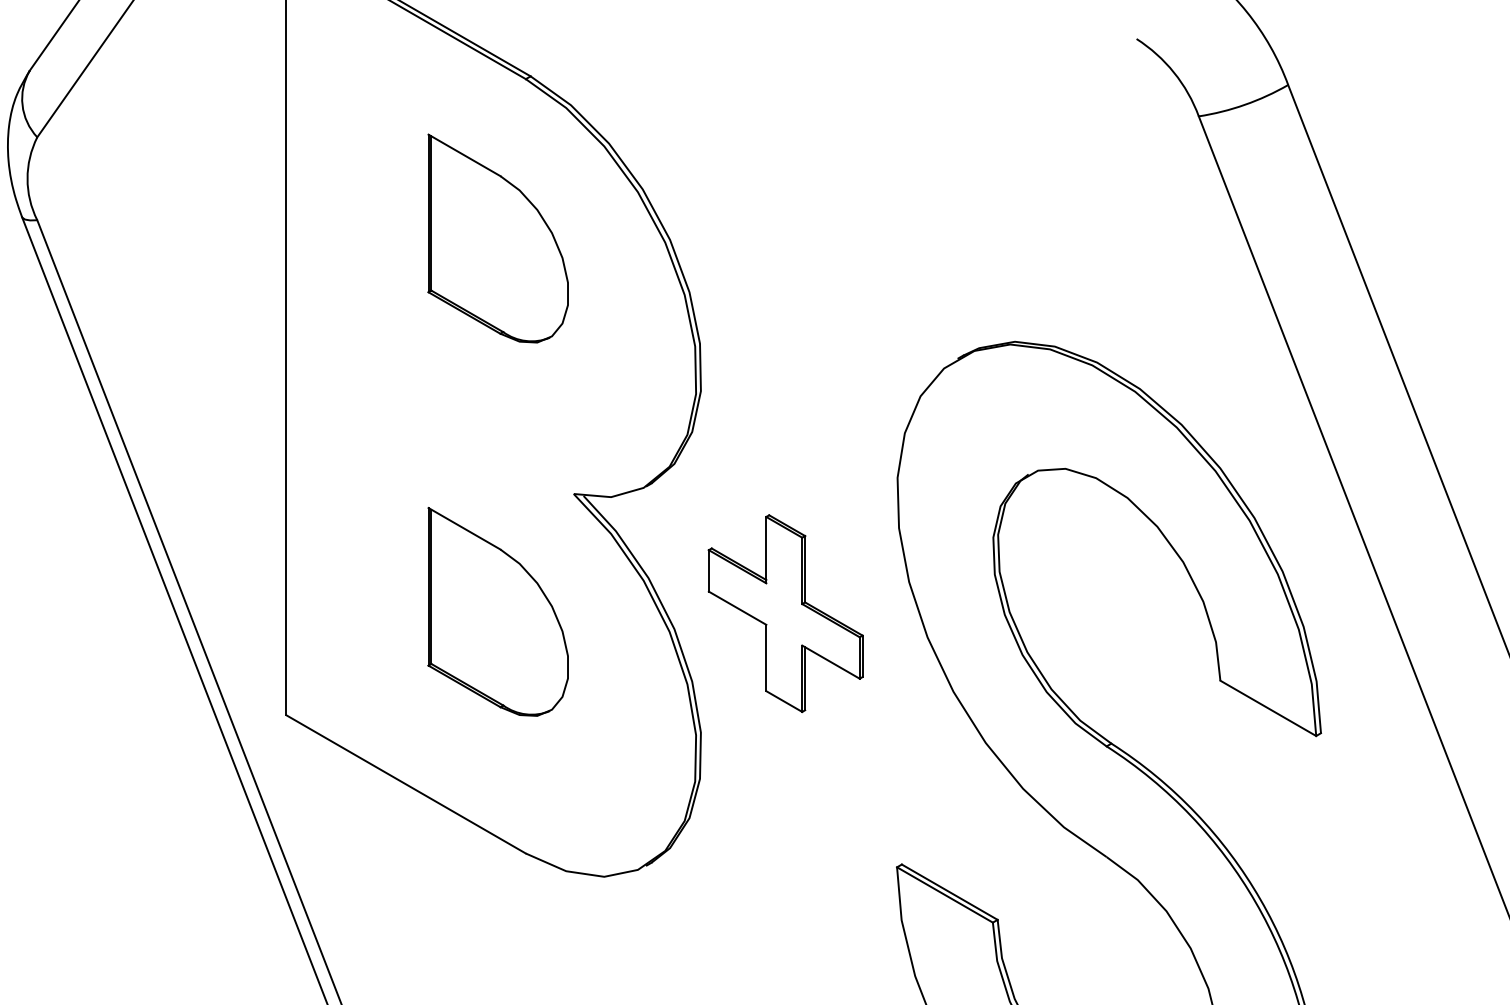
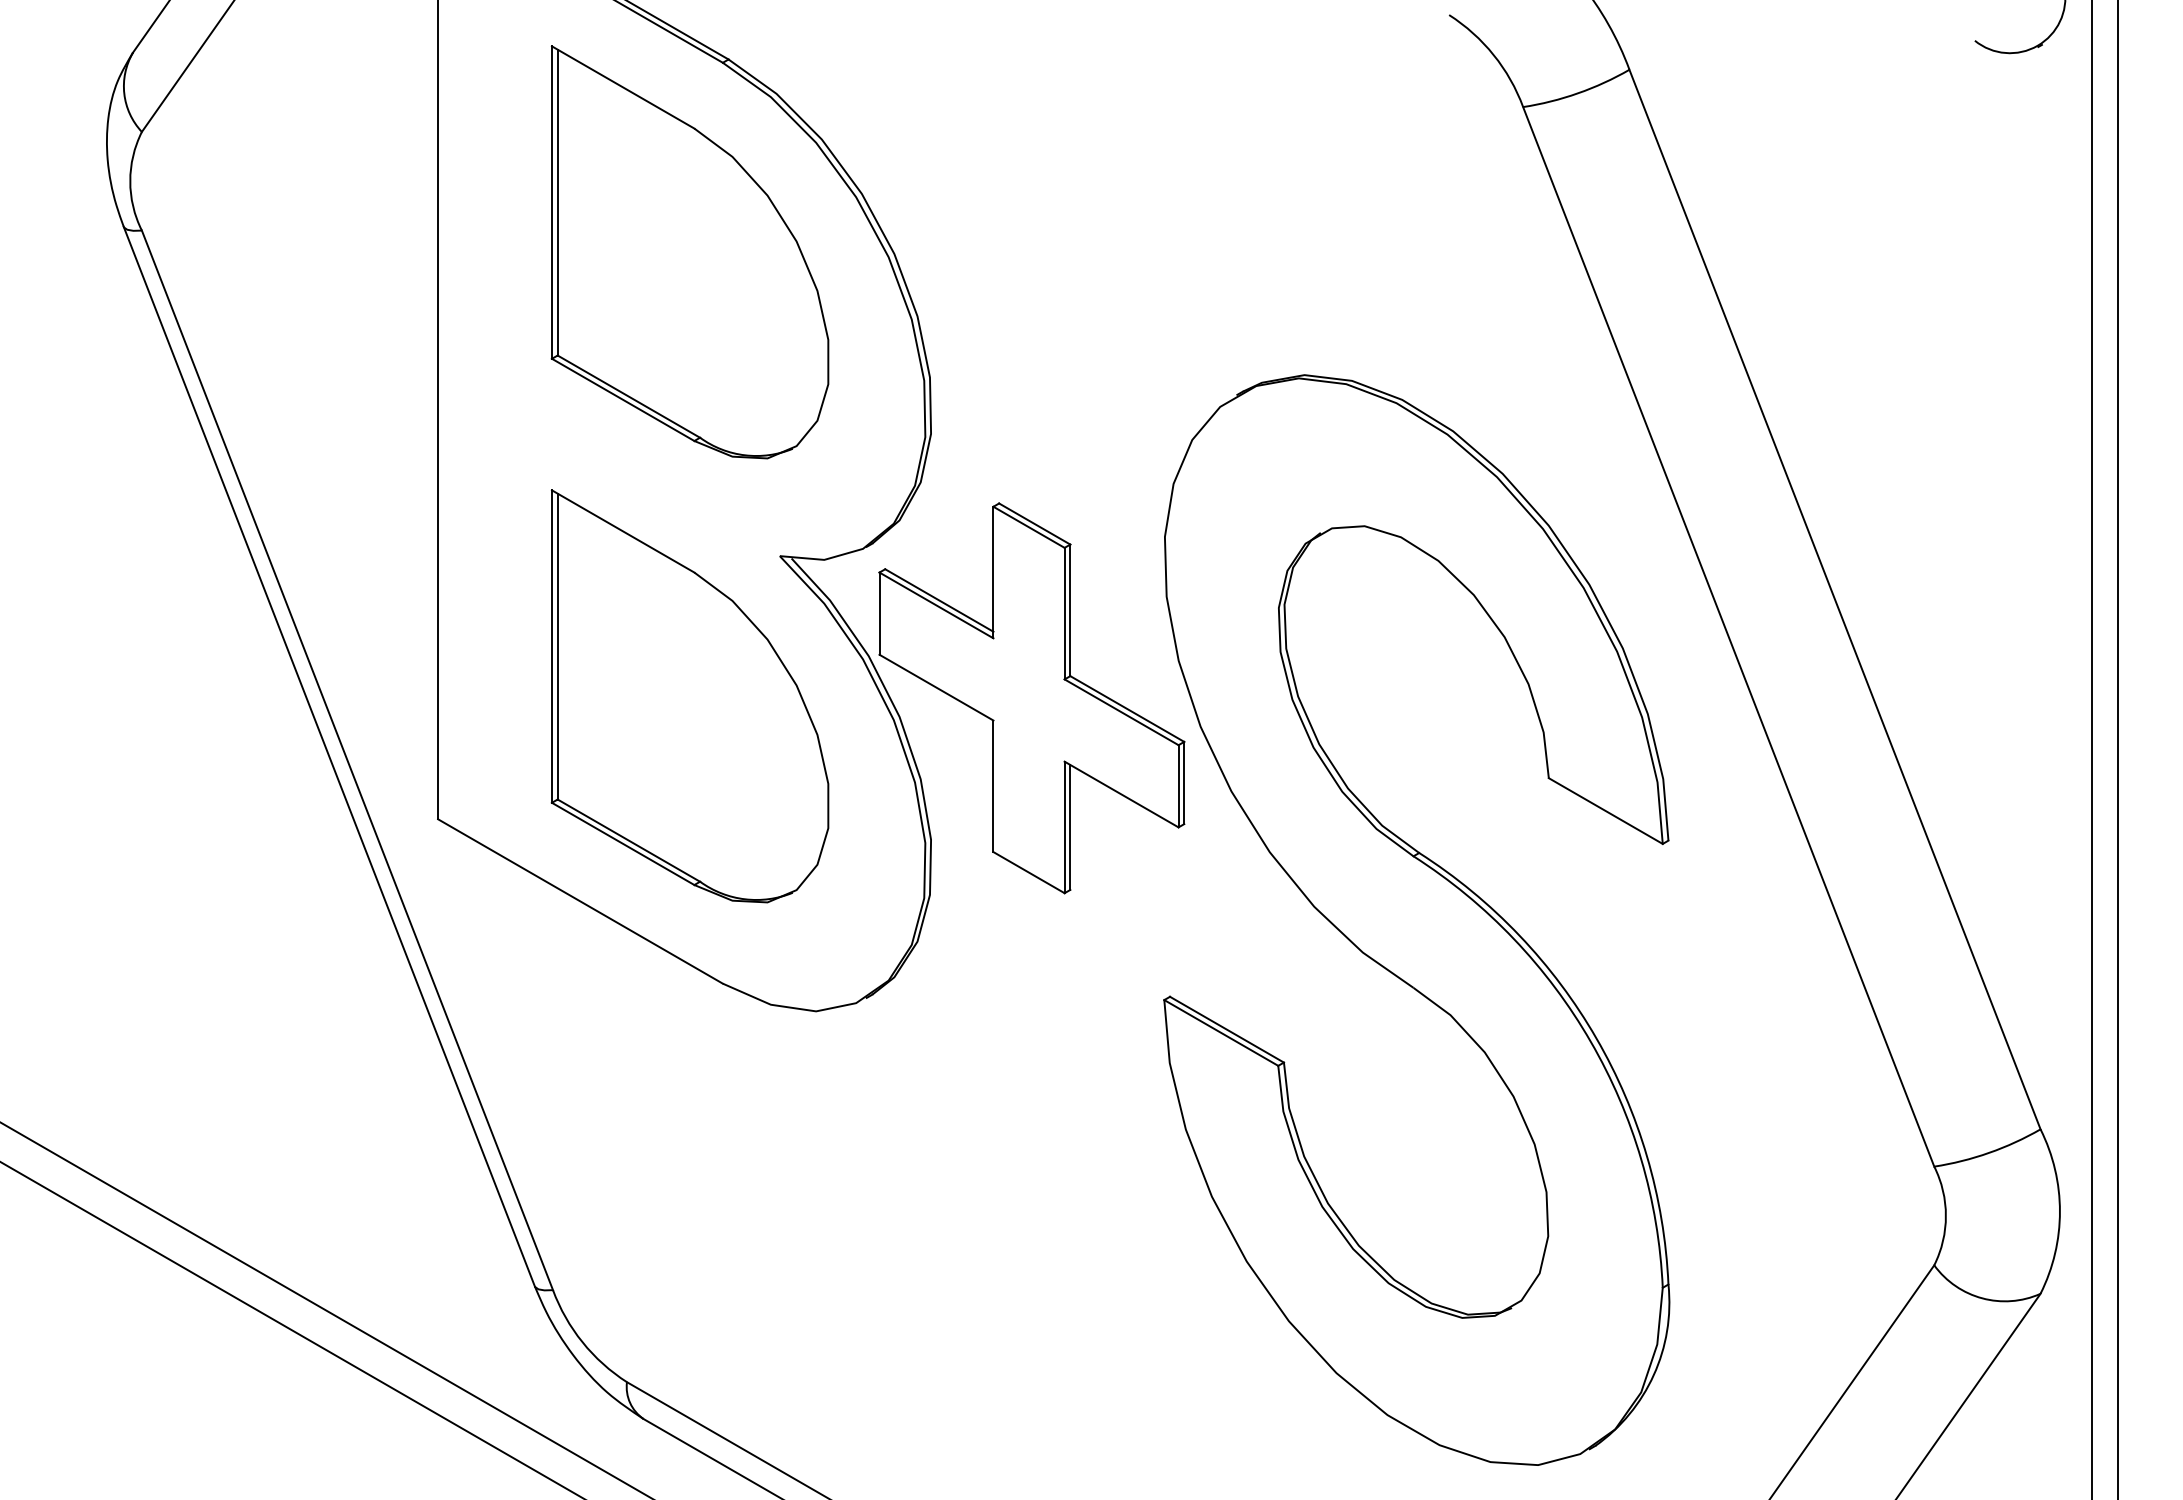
part: (497, 238) -> (689, 252), size x1.67
part: (497, 612) -> (689, 696), size x1.67
part: (785, 613) -> (1031, 698), size x1.67

